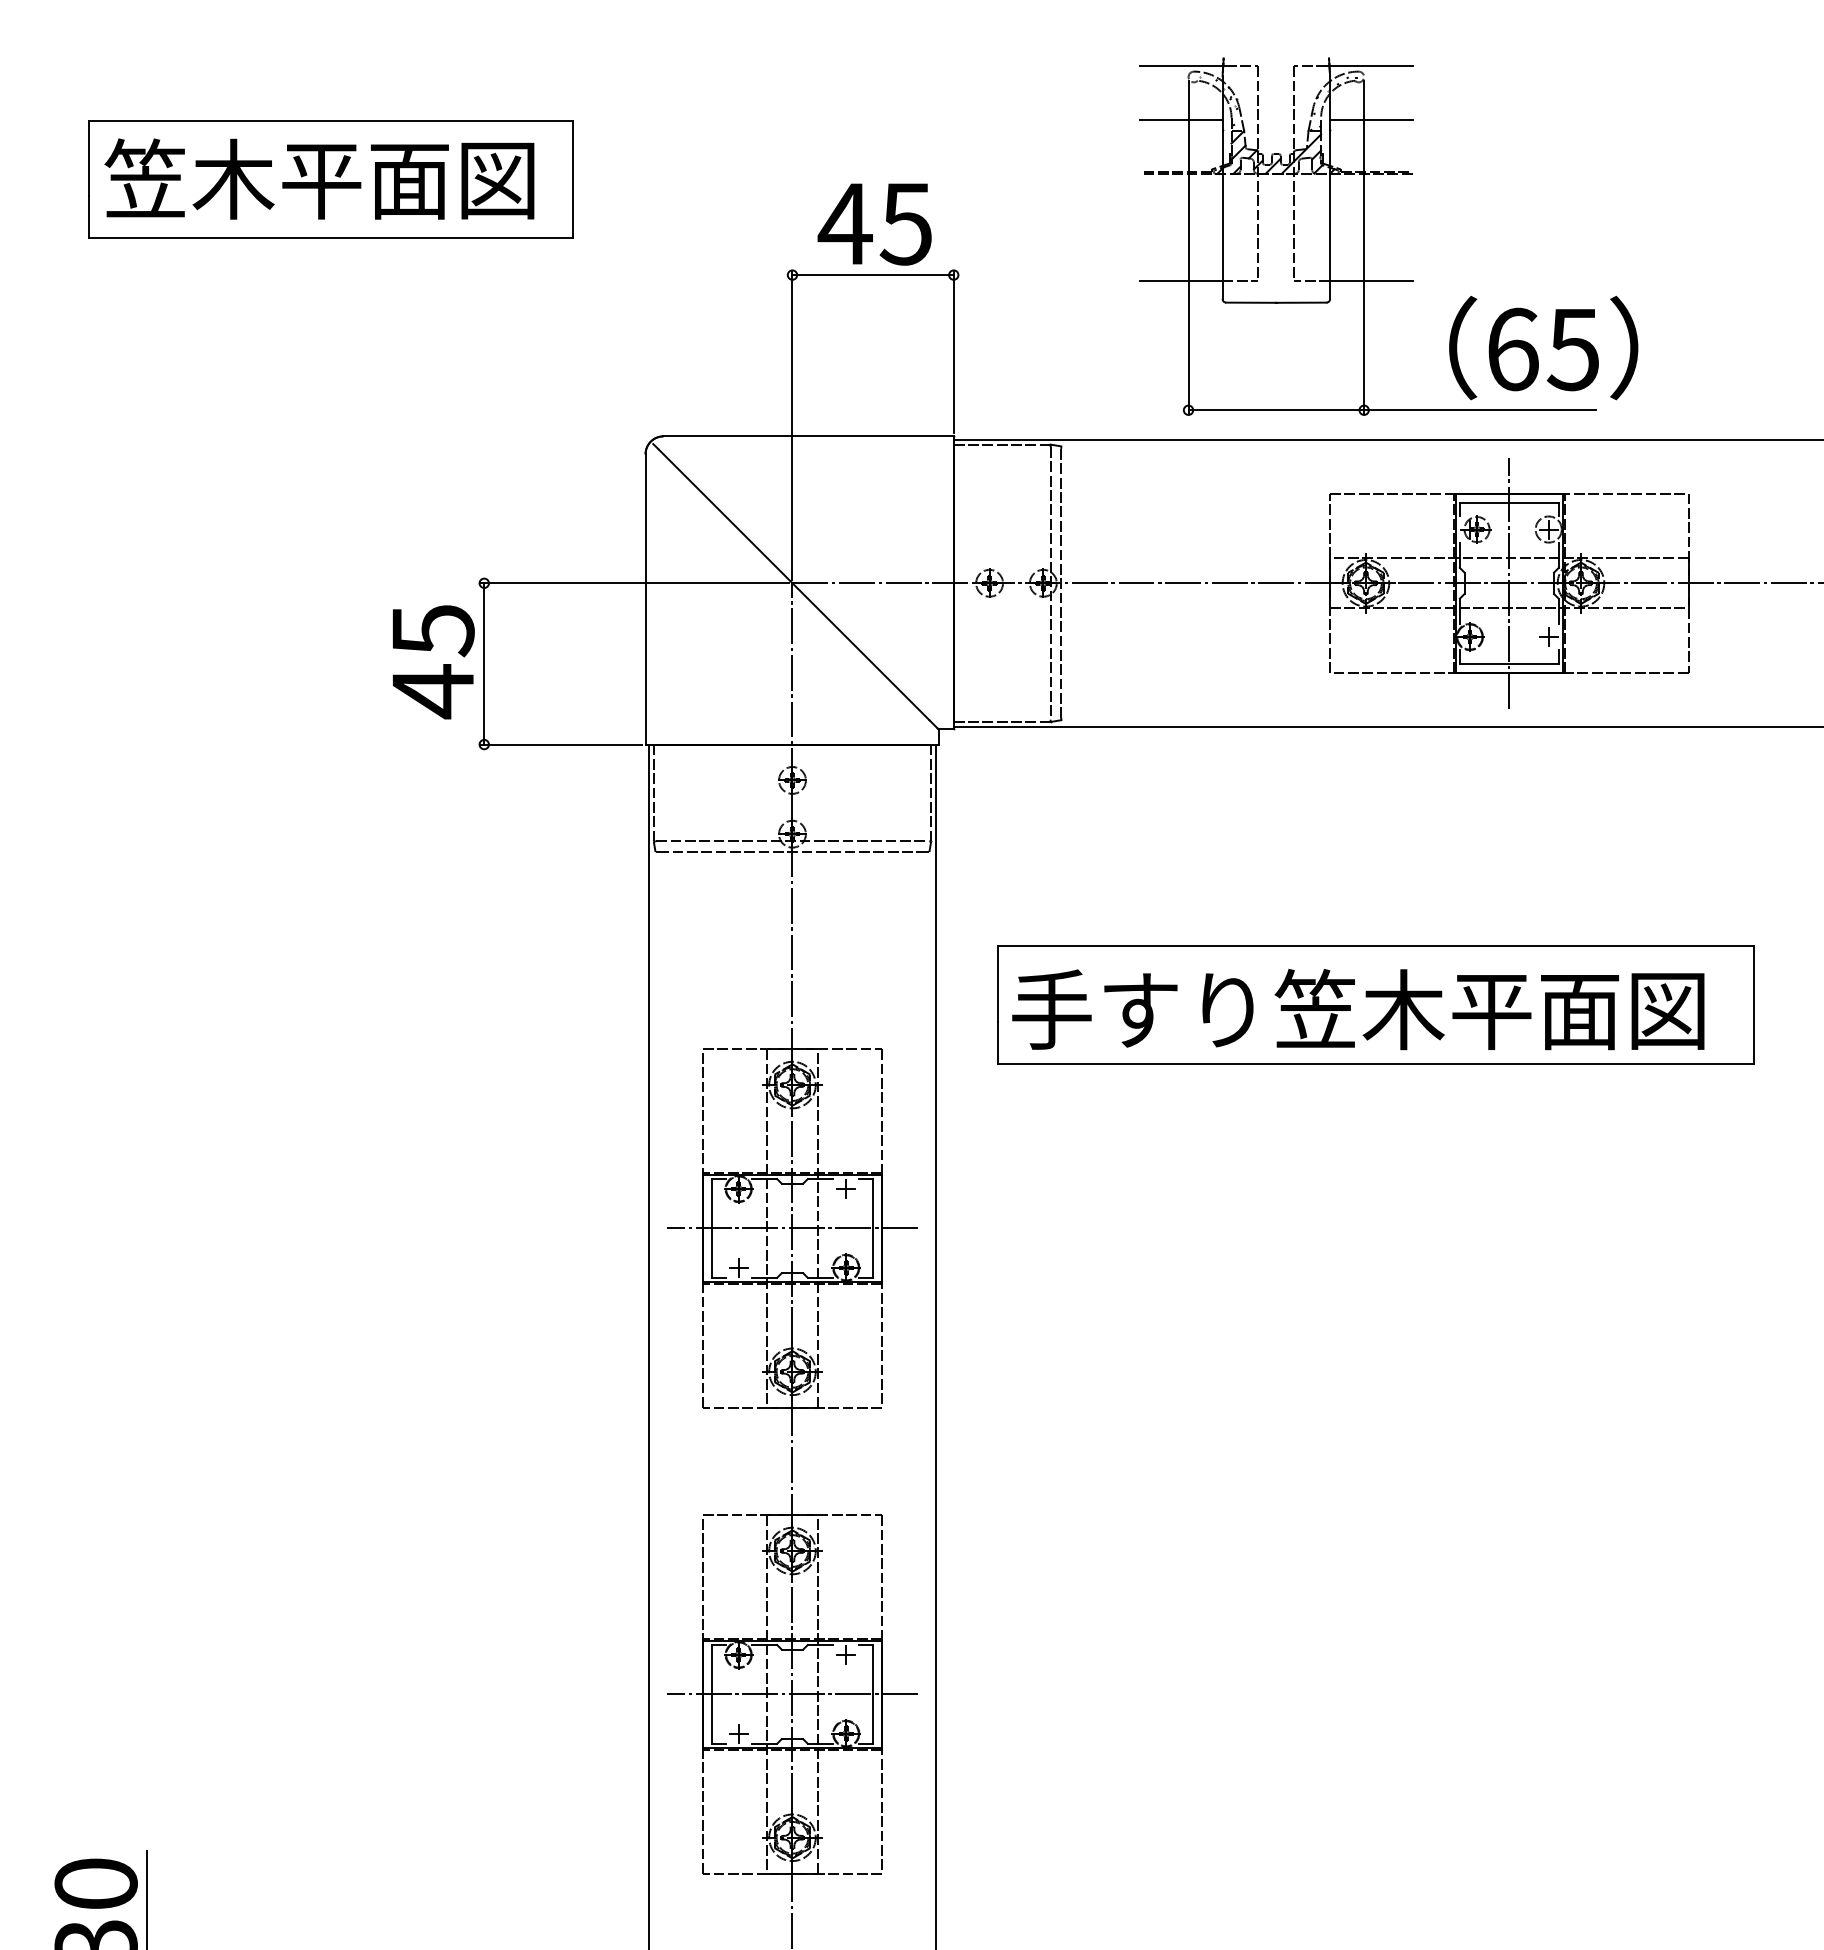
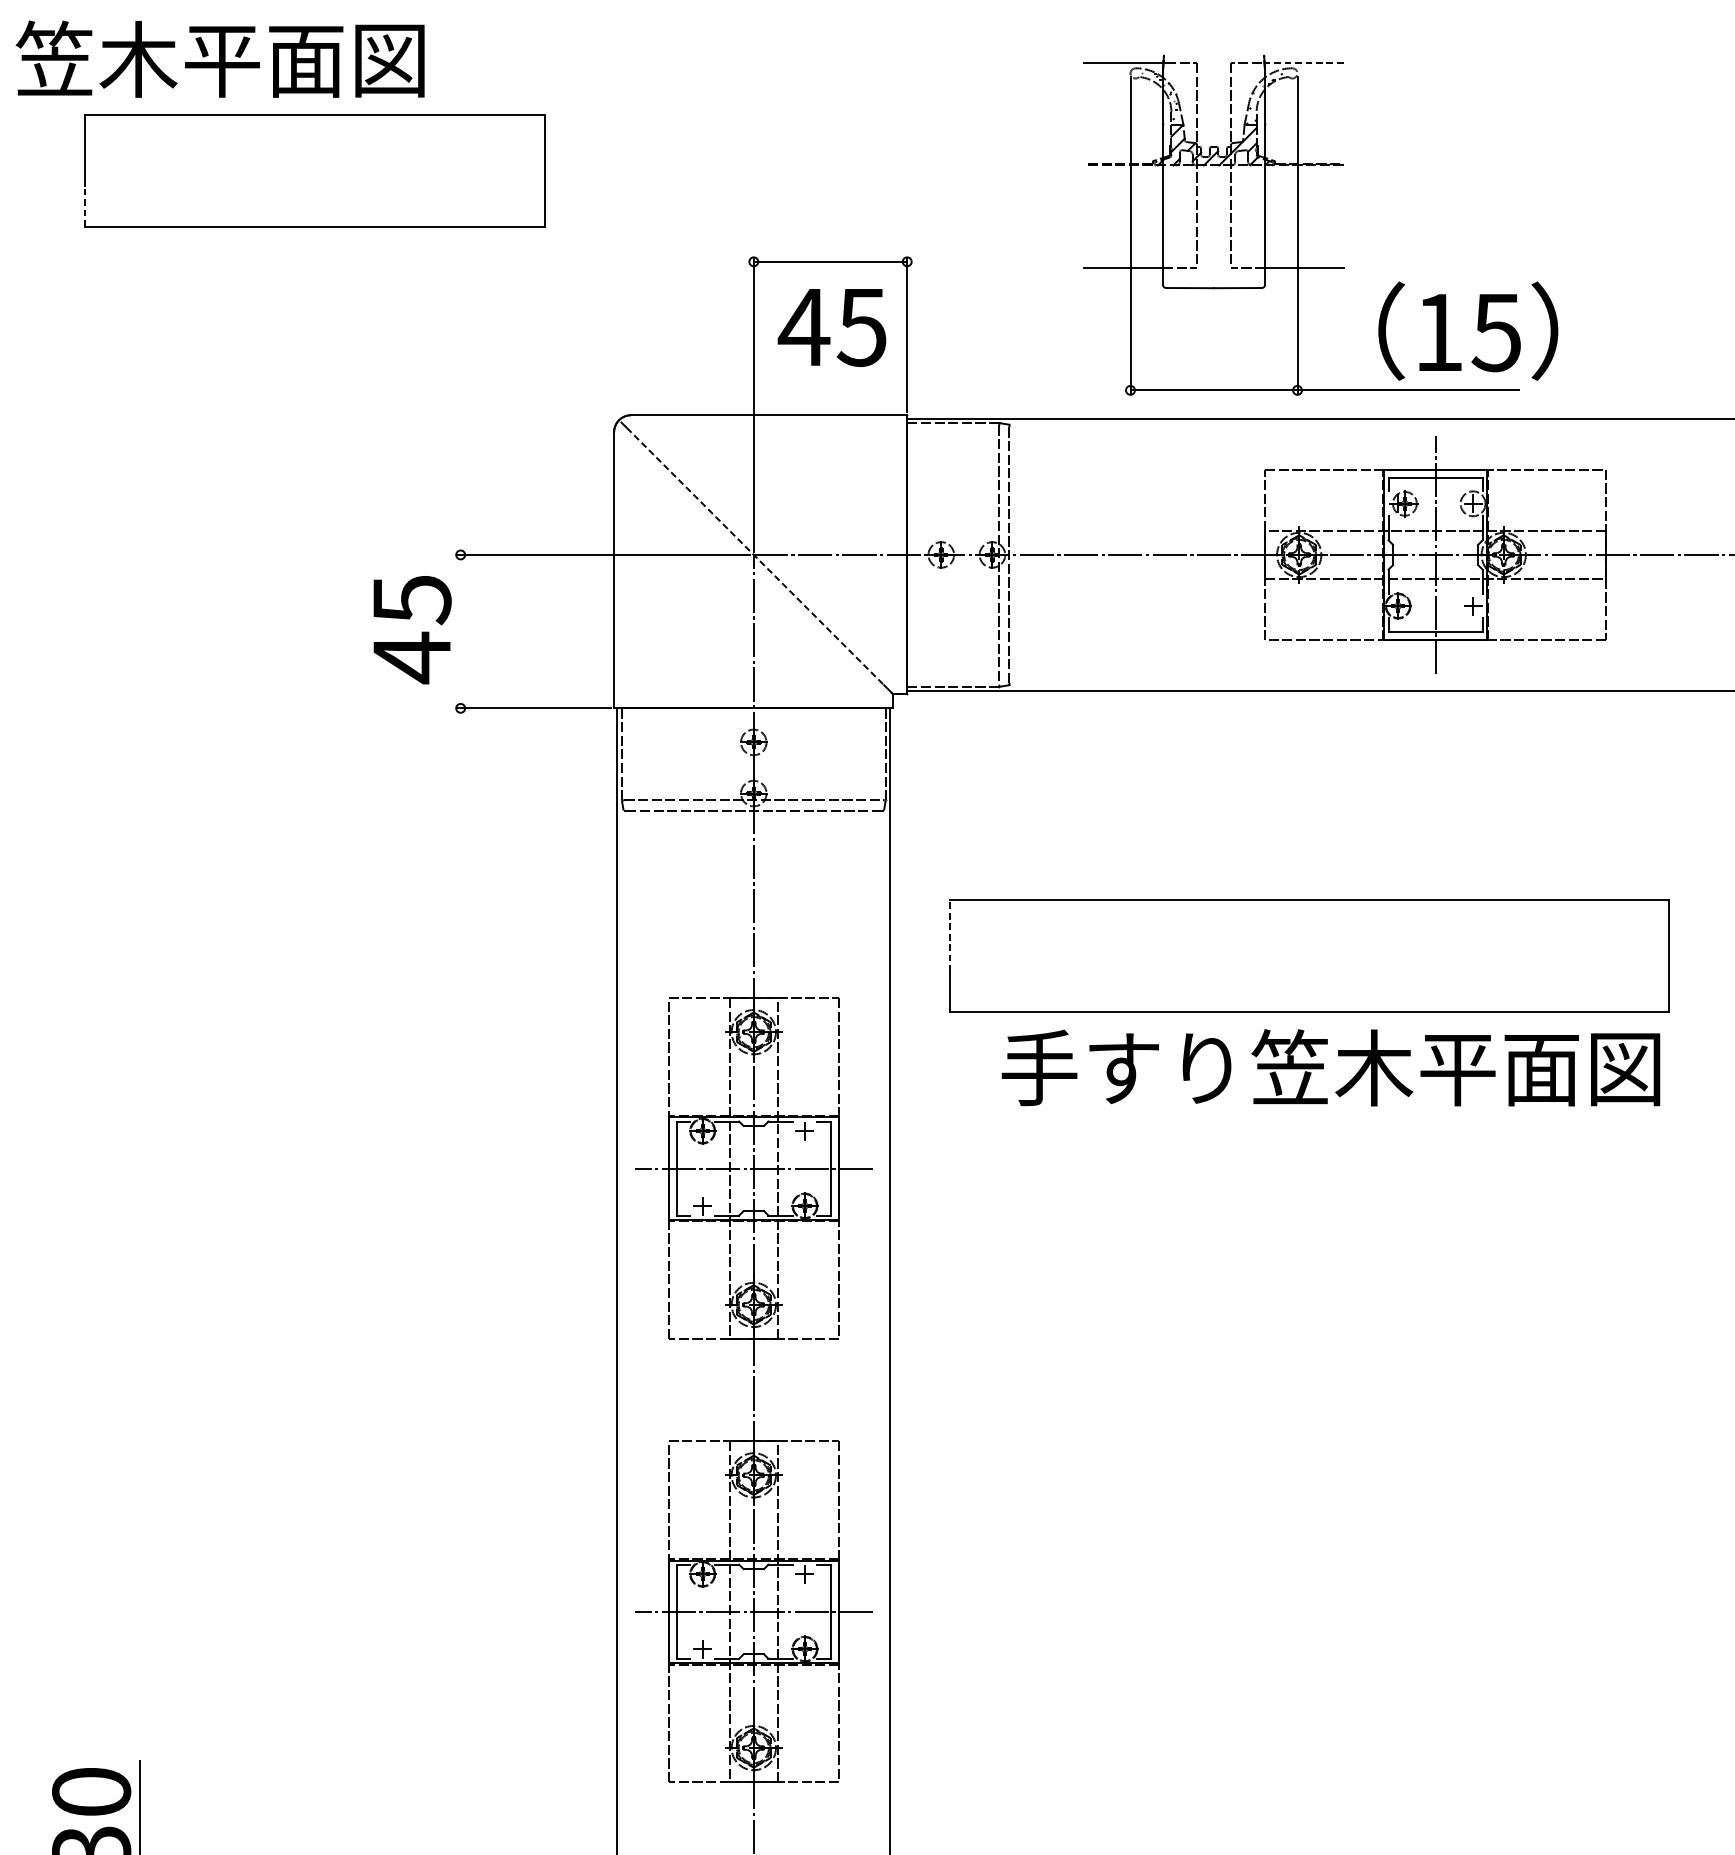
line: (1369, 66) -> (1302, 63), solid -> dashed
line: (1181, 120) -> (1123, 114), removed
line: (1370, 120) -> (1303, 114), removed
text: (319, 178) -> (220, 58), moved
line: (89, 216) -> (85, 206), solid -> dashed
text: (874, 224) -> (831, 327), moved
text: (1513, 349) -> (1439, 332), 65 -> 15
line: (794, 585) -> (755, 557), solid -> dashed
line: (484, 663) -> (460, 631), removed
line: (998, 984) -> (949, 936), solid -> dashed
text: (1358, 1009) -> (1331, 1067), moved

